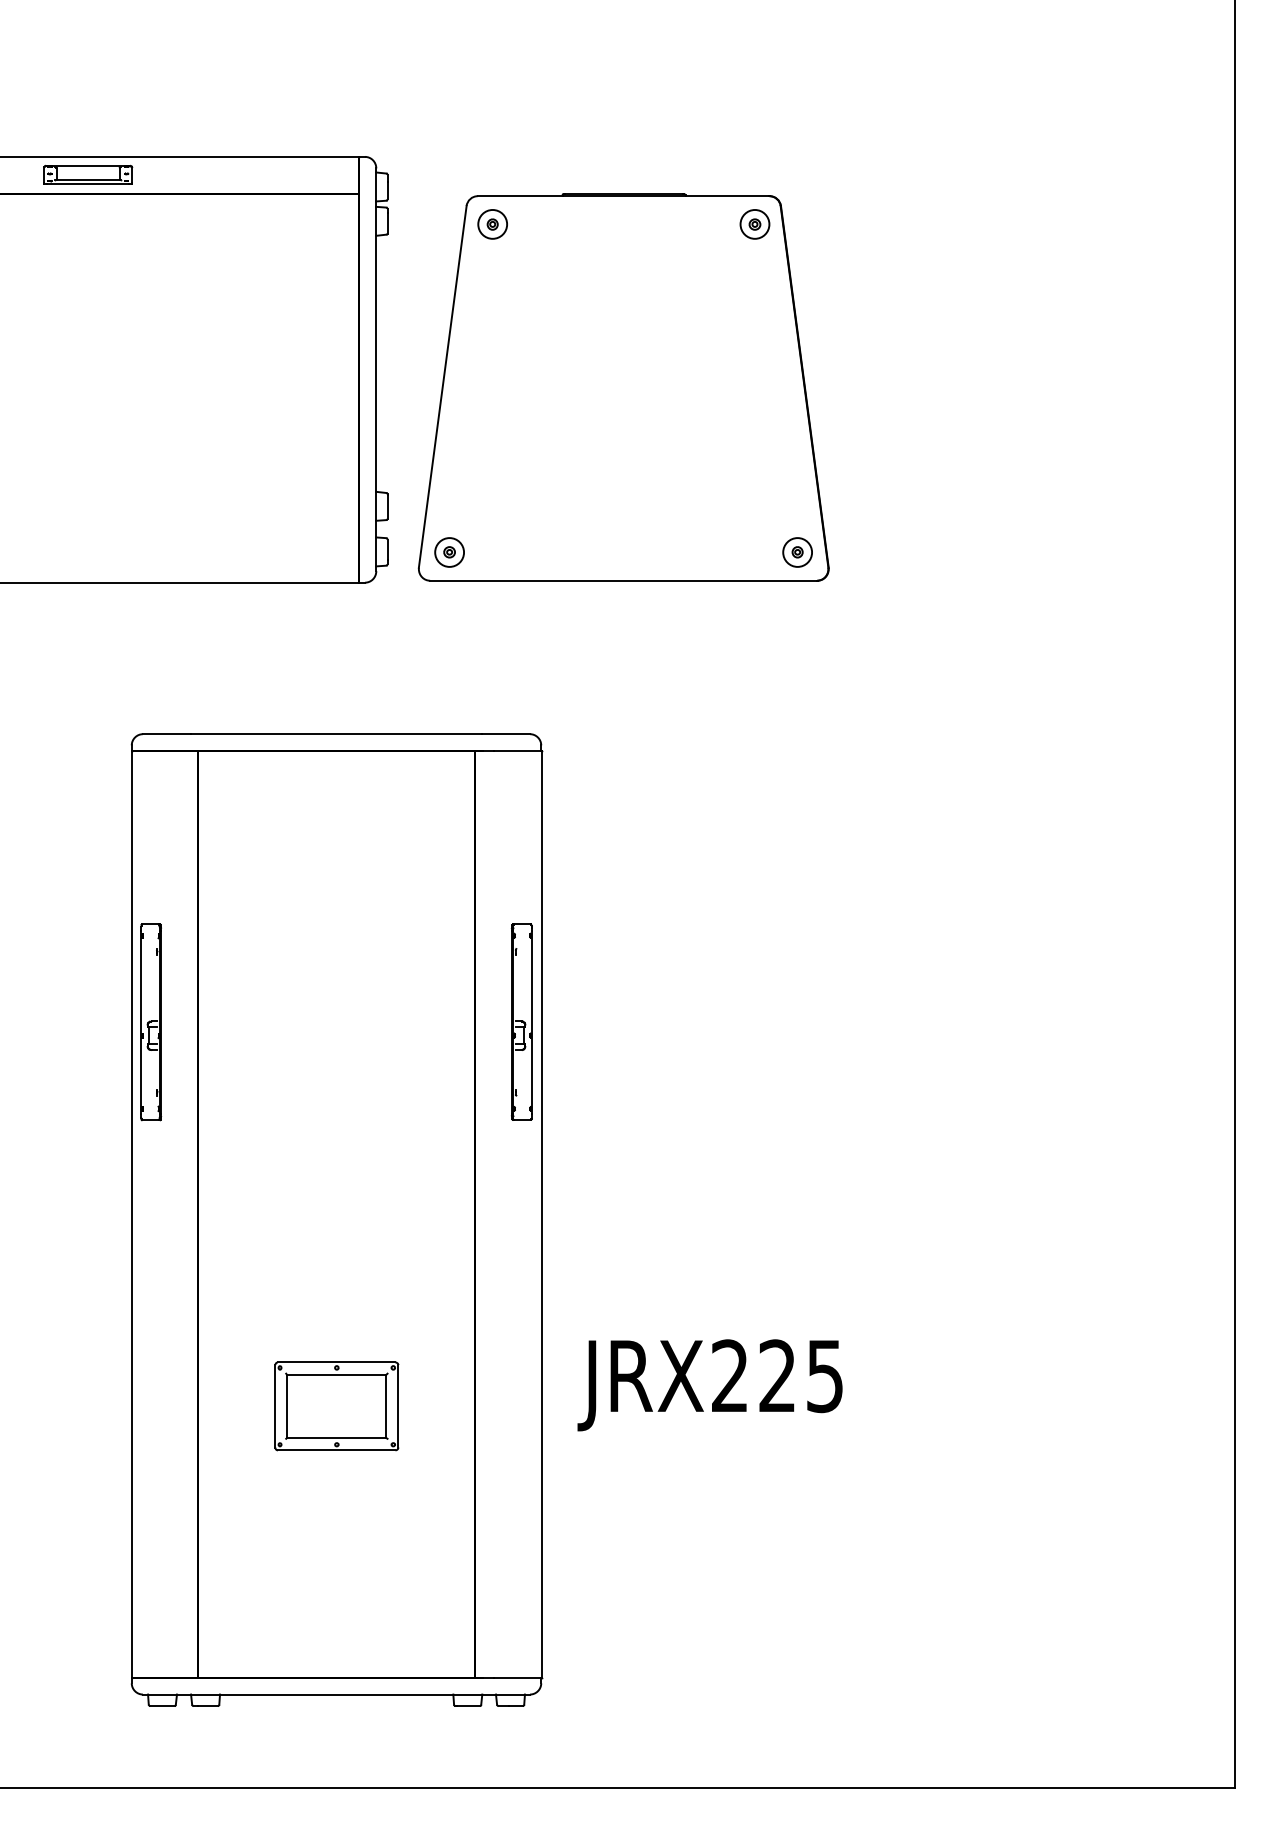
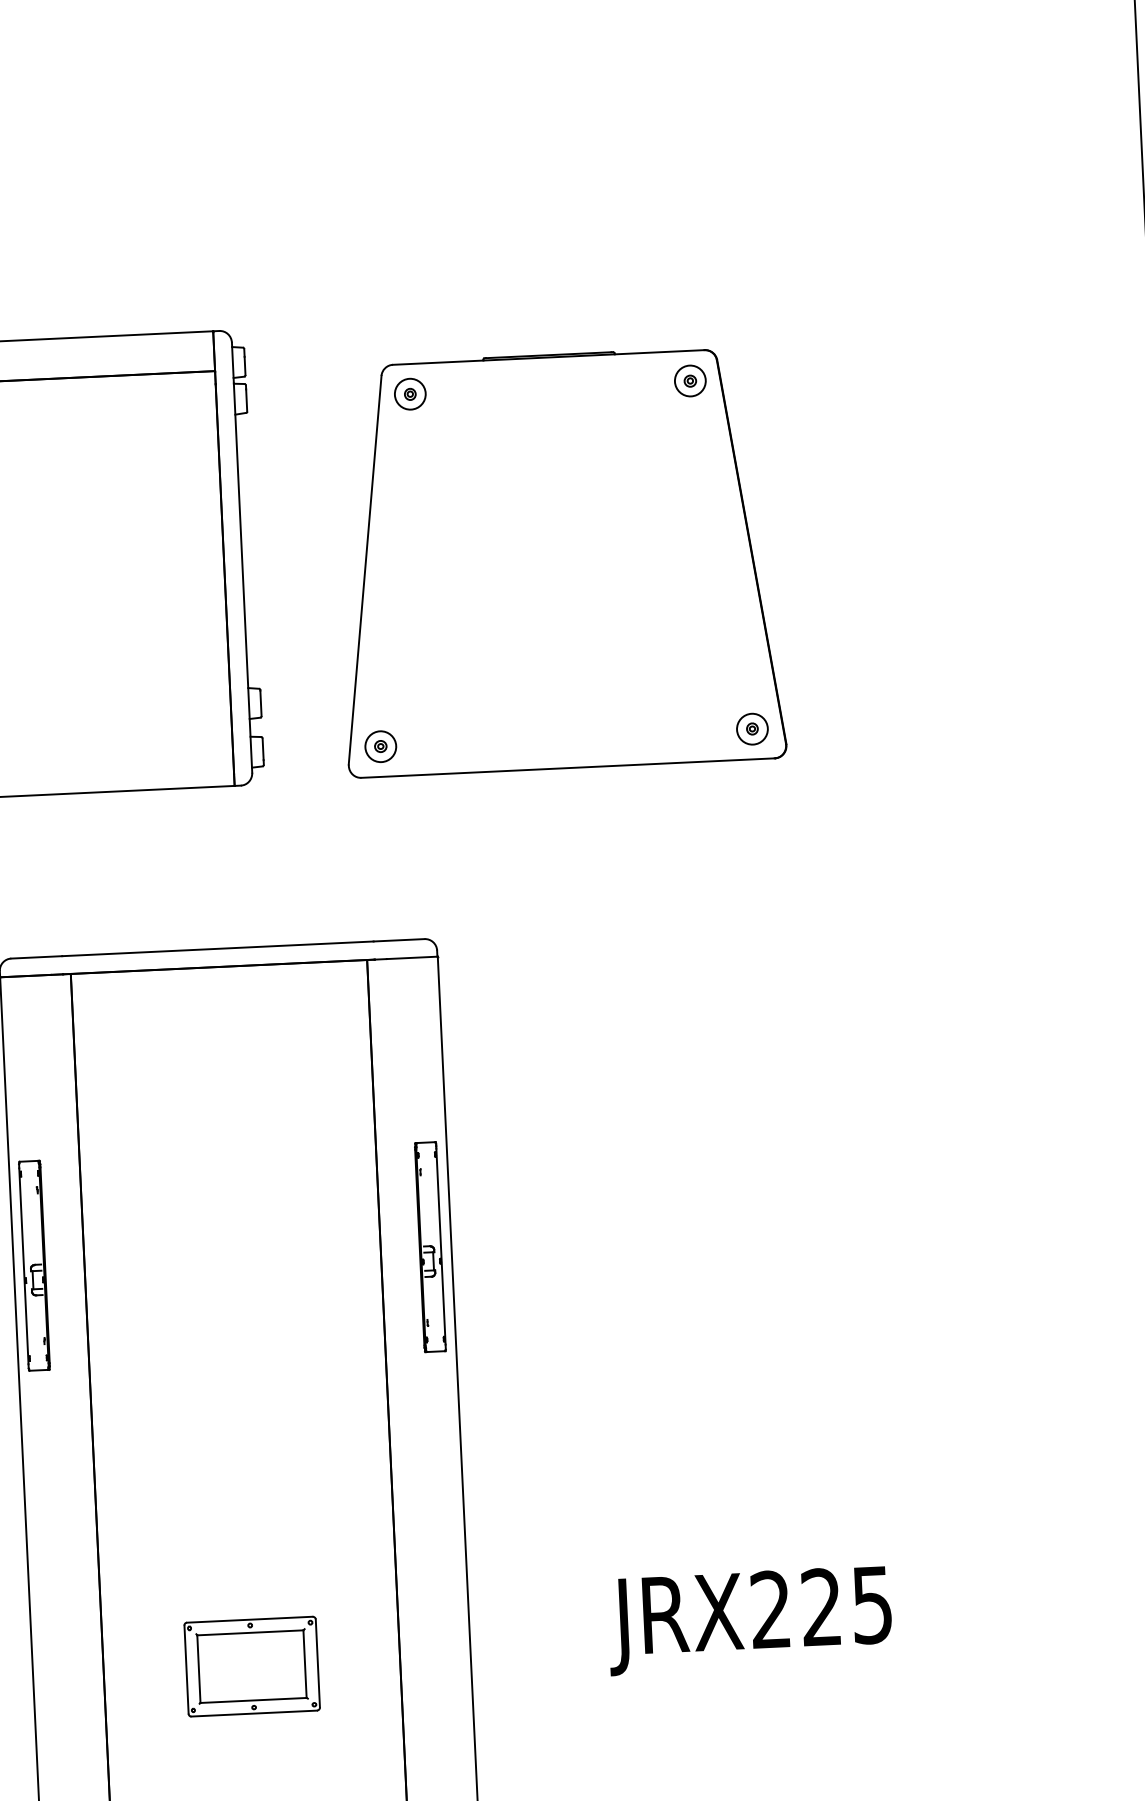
part: (623, 387) -> (558, 561), moved
text: (709, 1385) -> (749, 1620), moved

